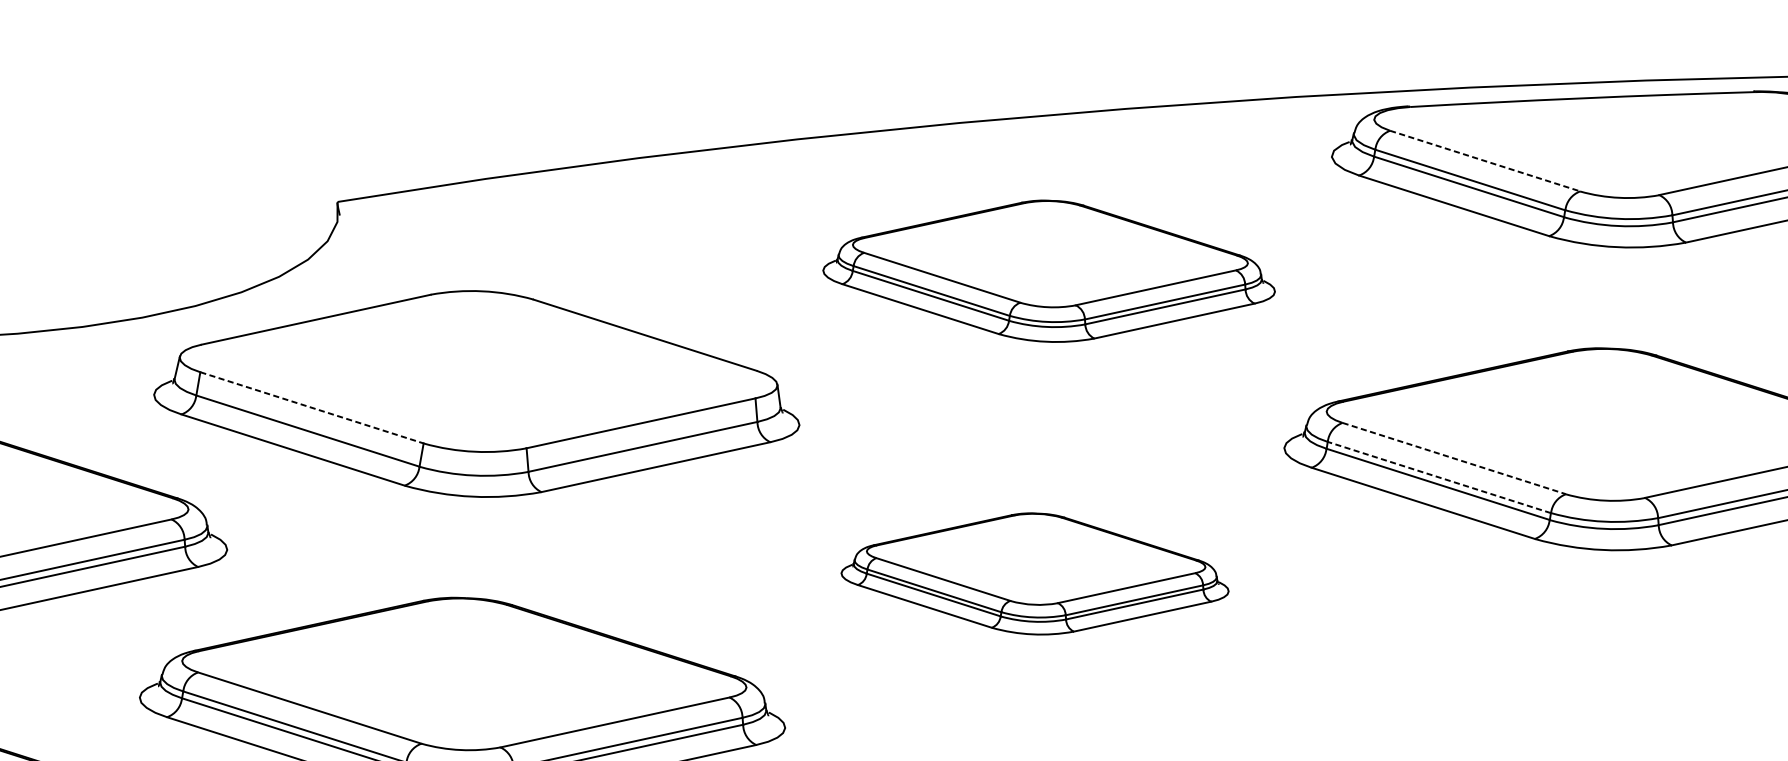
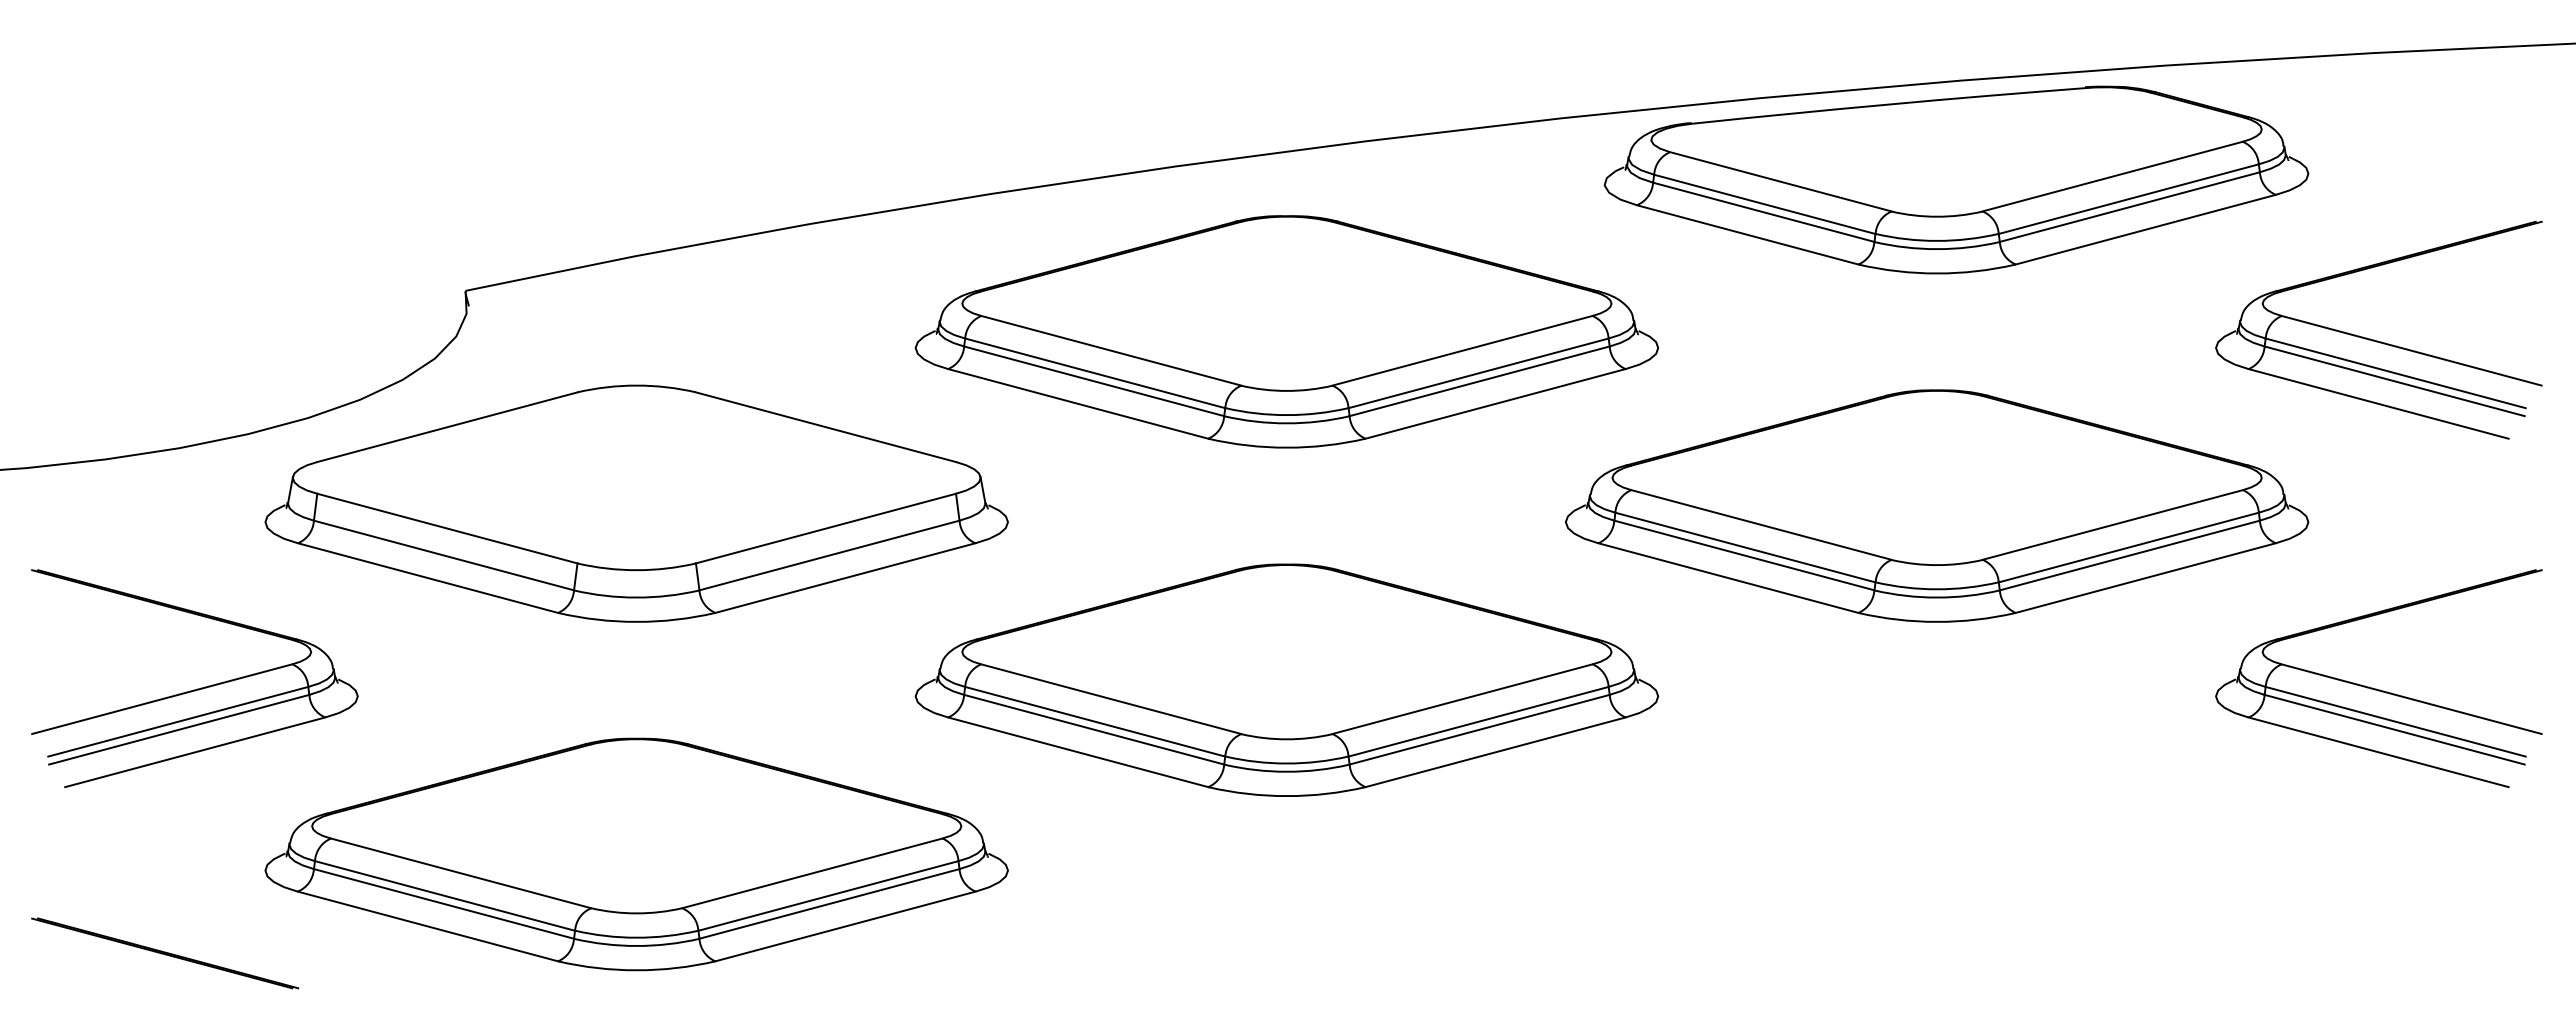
line: (1484, 160) -> (1780, 181), dashed -> solid
part: (1049, 270) -> (1286, 331), size x1.43
line: (312, 407) -> (447, 528), dashed -> solid
line: (1454, 458) -> (1761, 524), dashed -> solid
line: (1439, 477) -> (1745, 547), dashed -> solid
part: (1035, 573) -> (1286, 679), size x1.67

